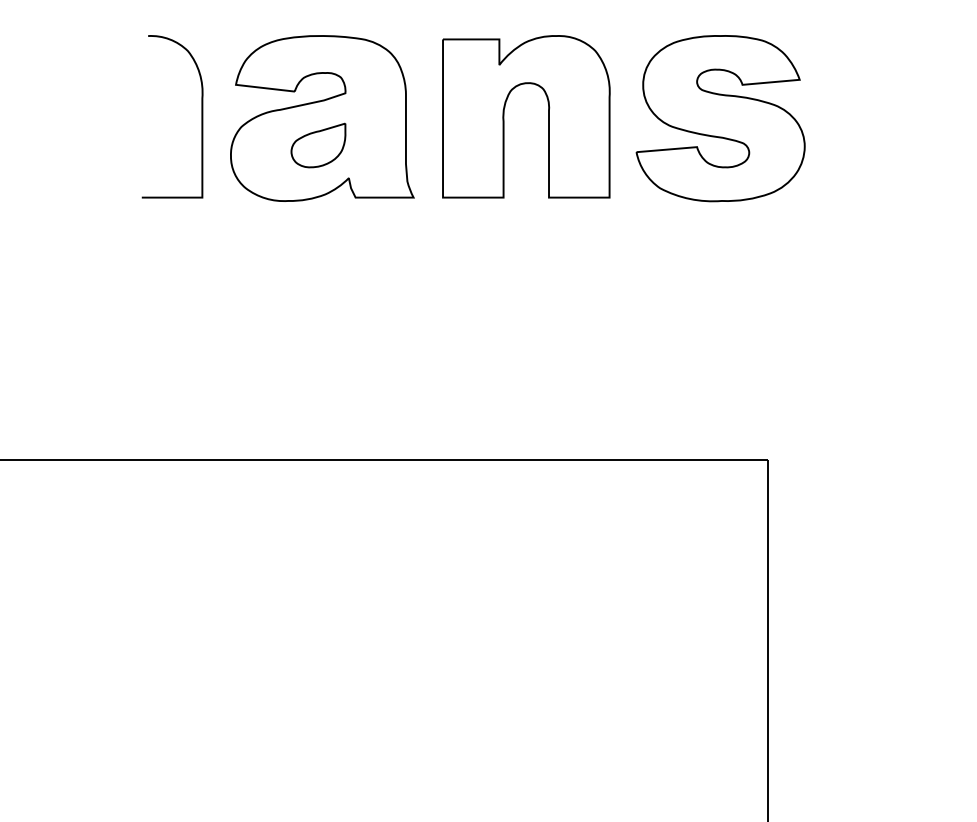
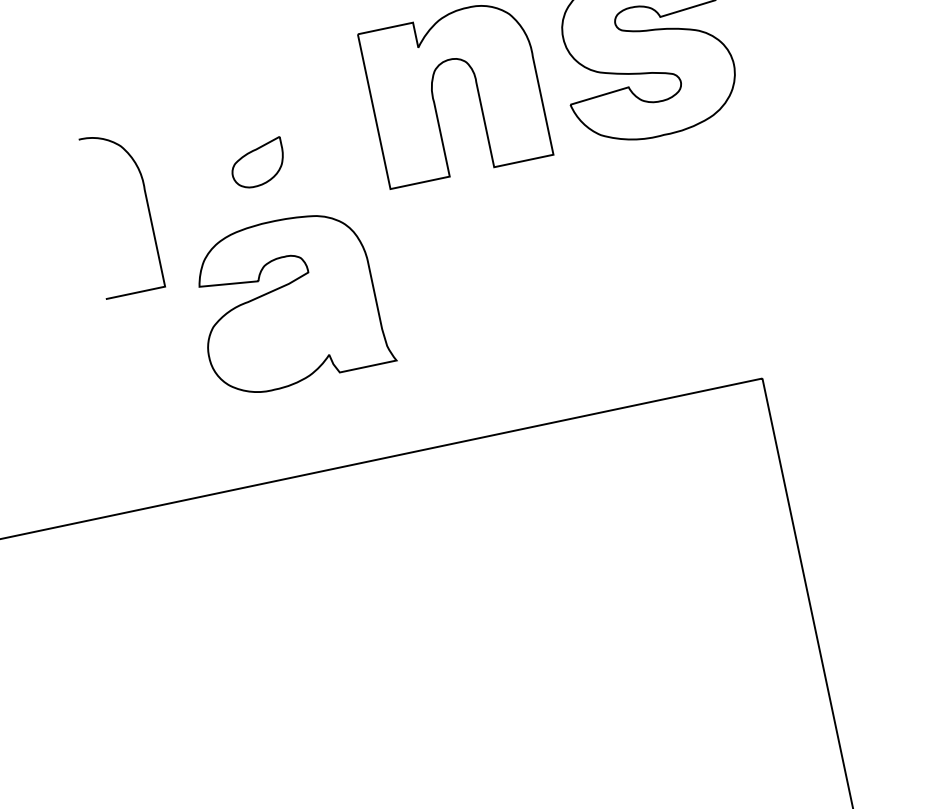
curve: (201, 116) -> (147, 207), moved
part: (322, 118) -> (291, 301), moved

